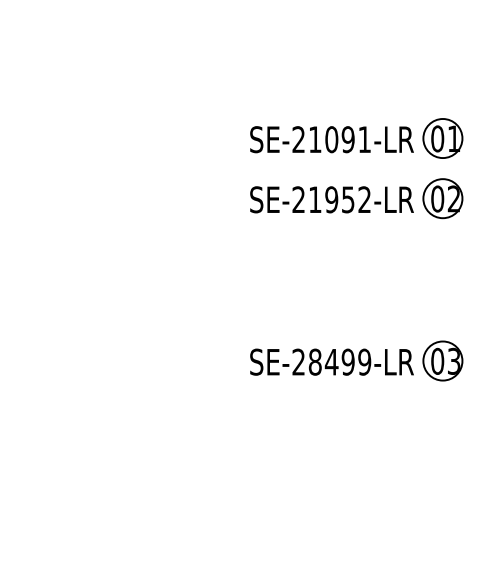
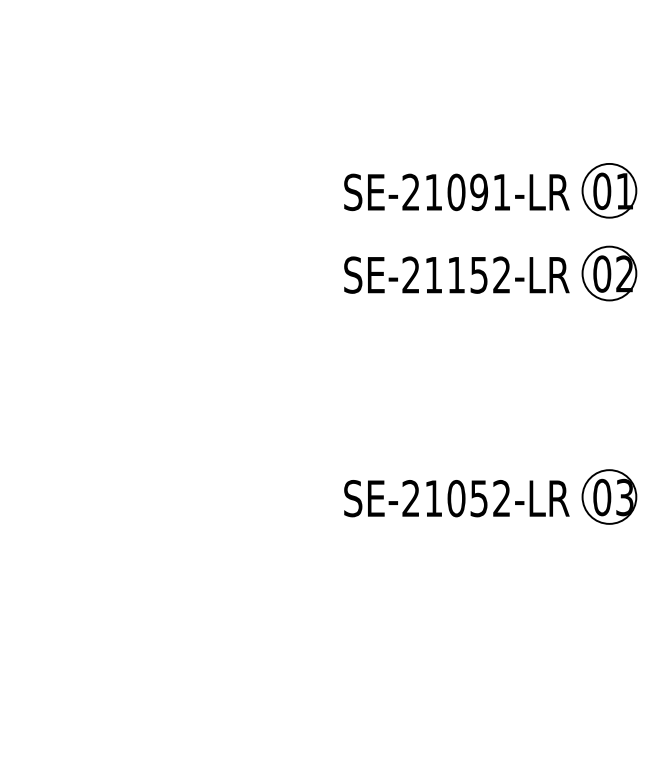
text: (331, 199) -> (456, 274), SE-21952-LR -> SE-21152-LR
text: (339, 361) -> (467, 497), SE-28499-LR -> SE-21052-LR

